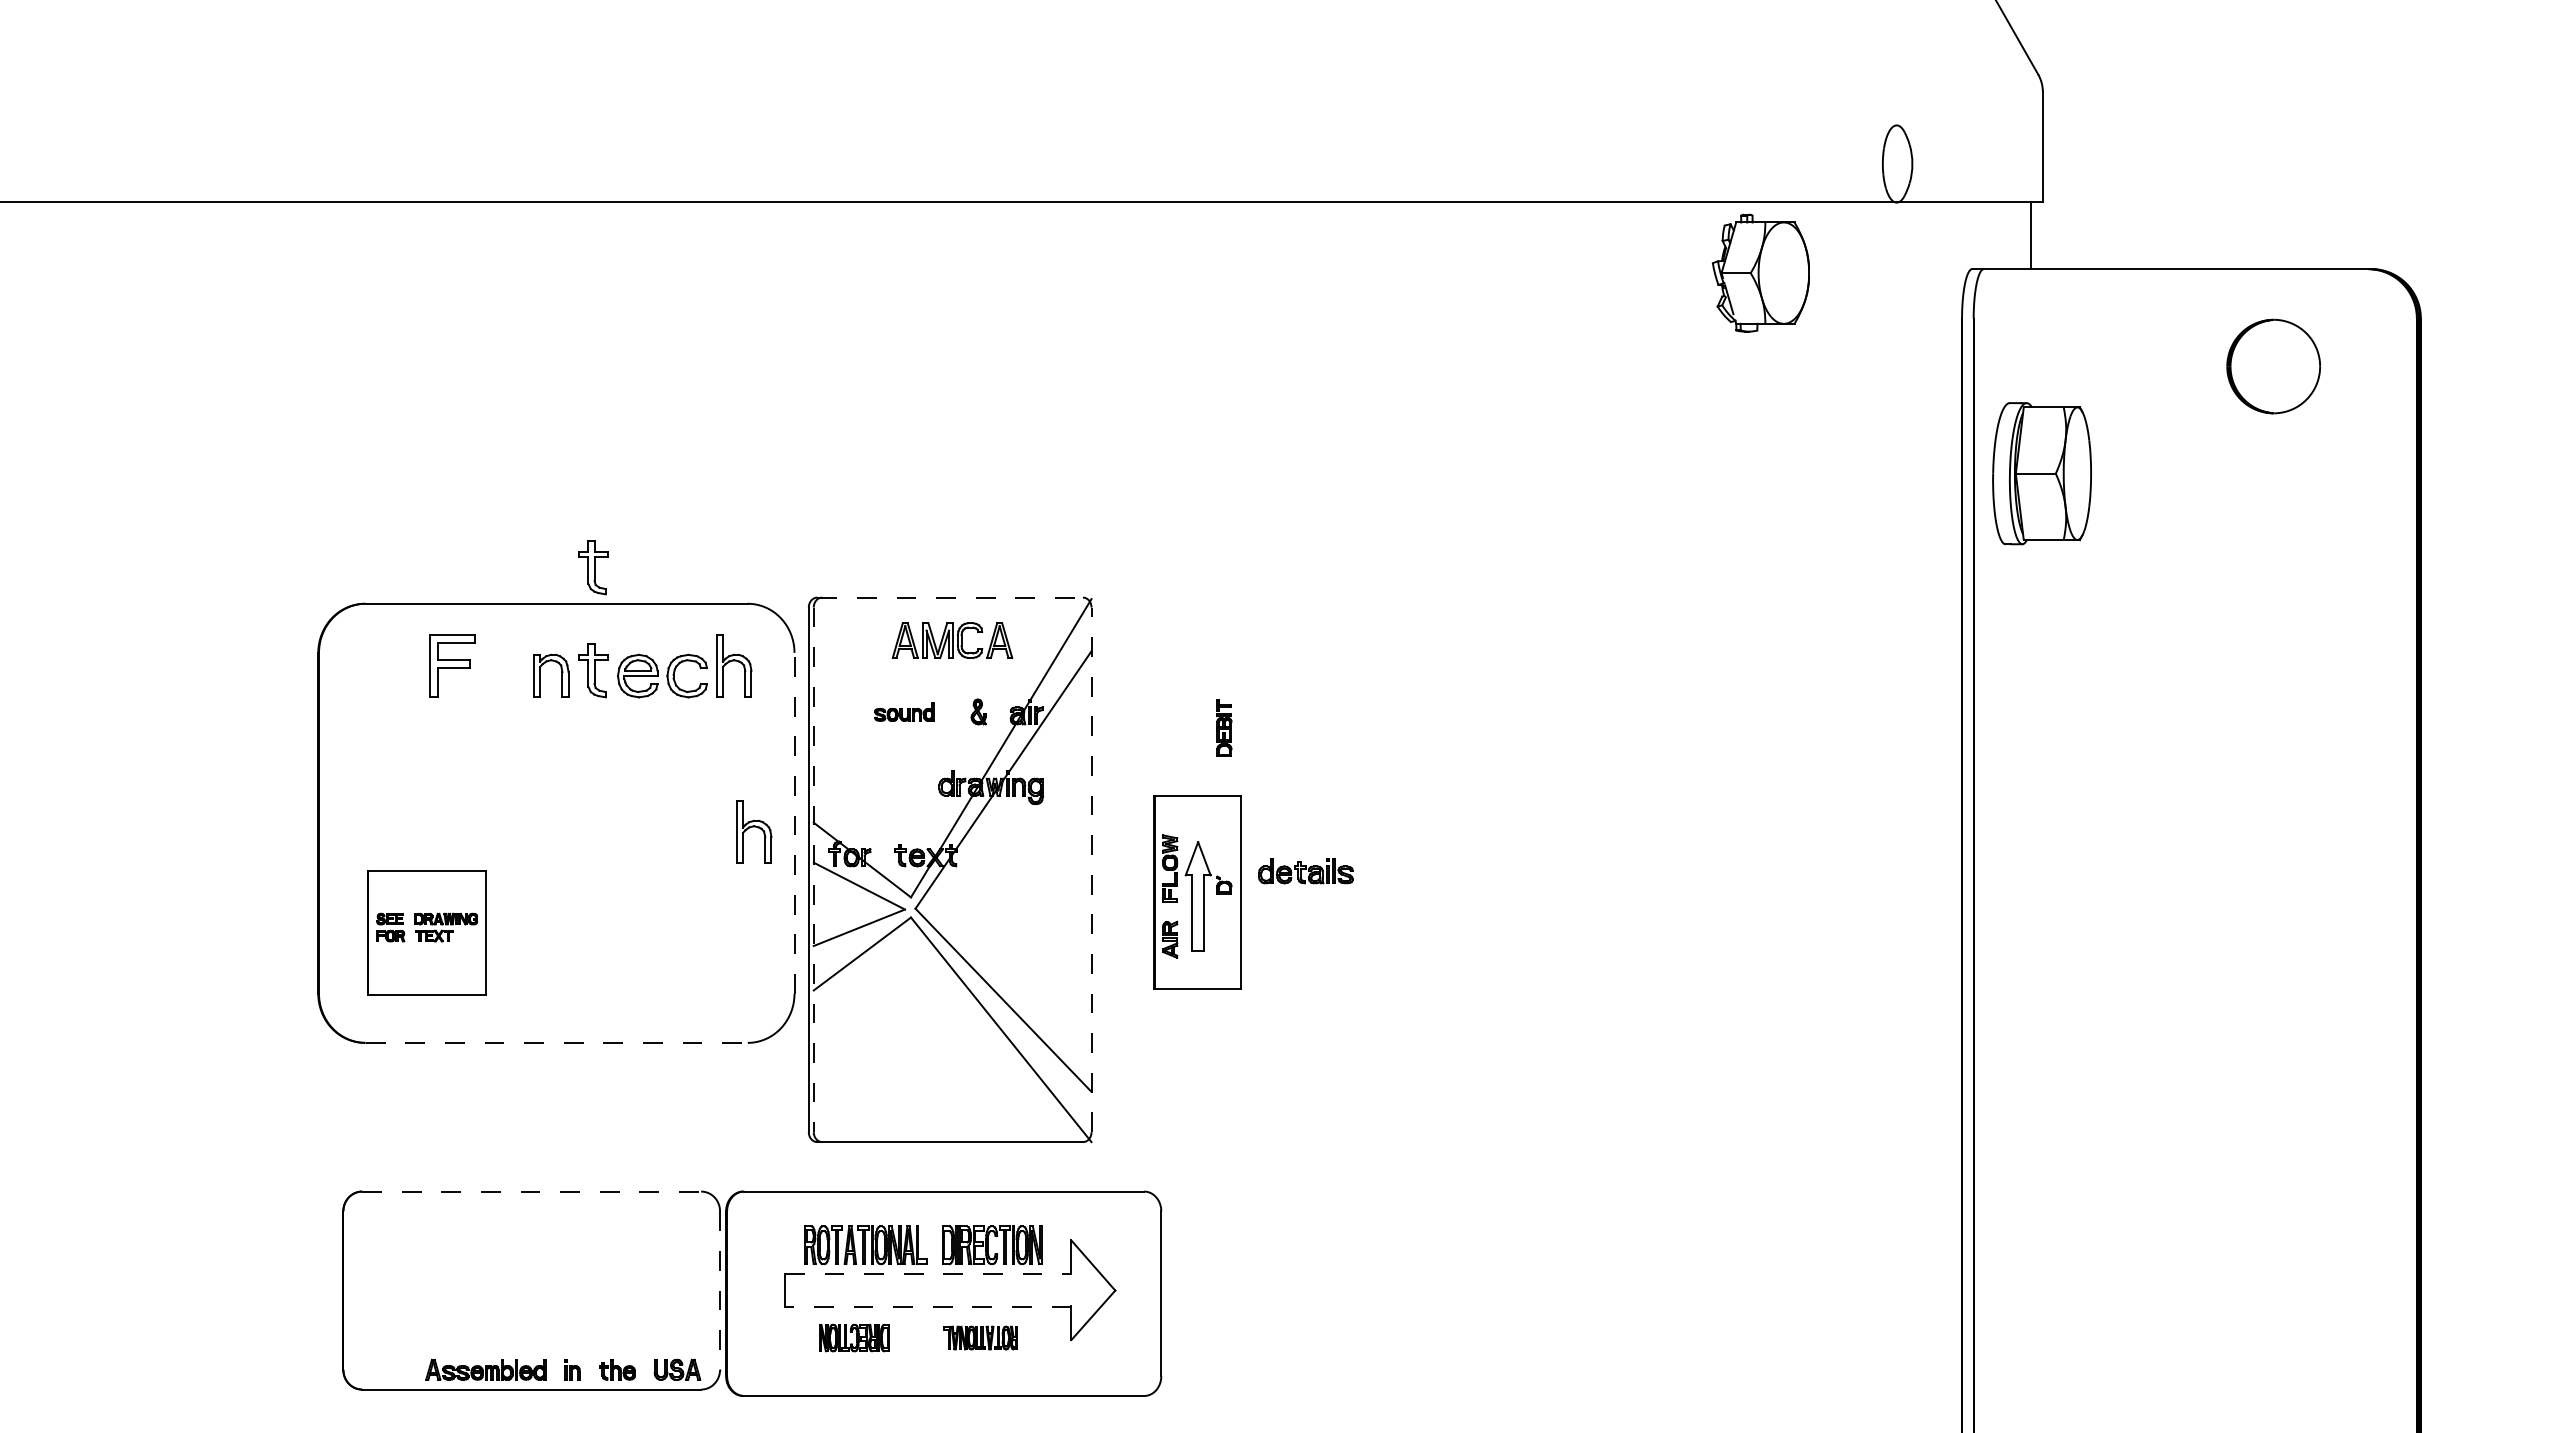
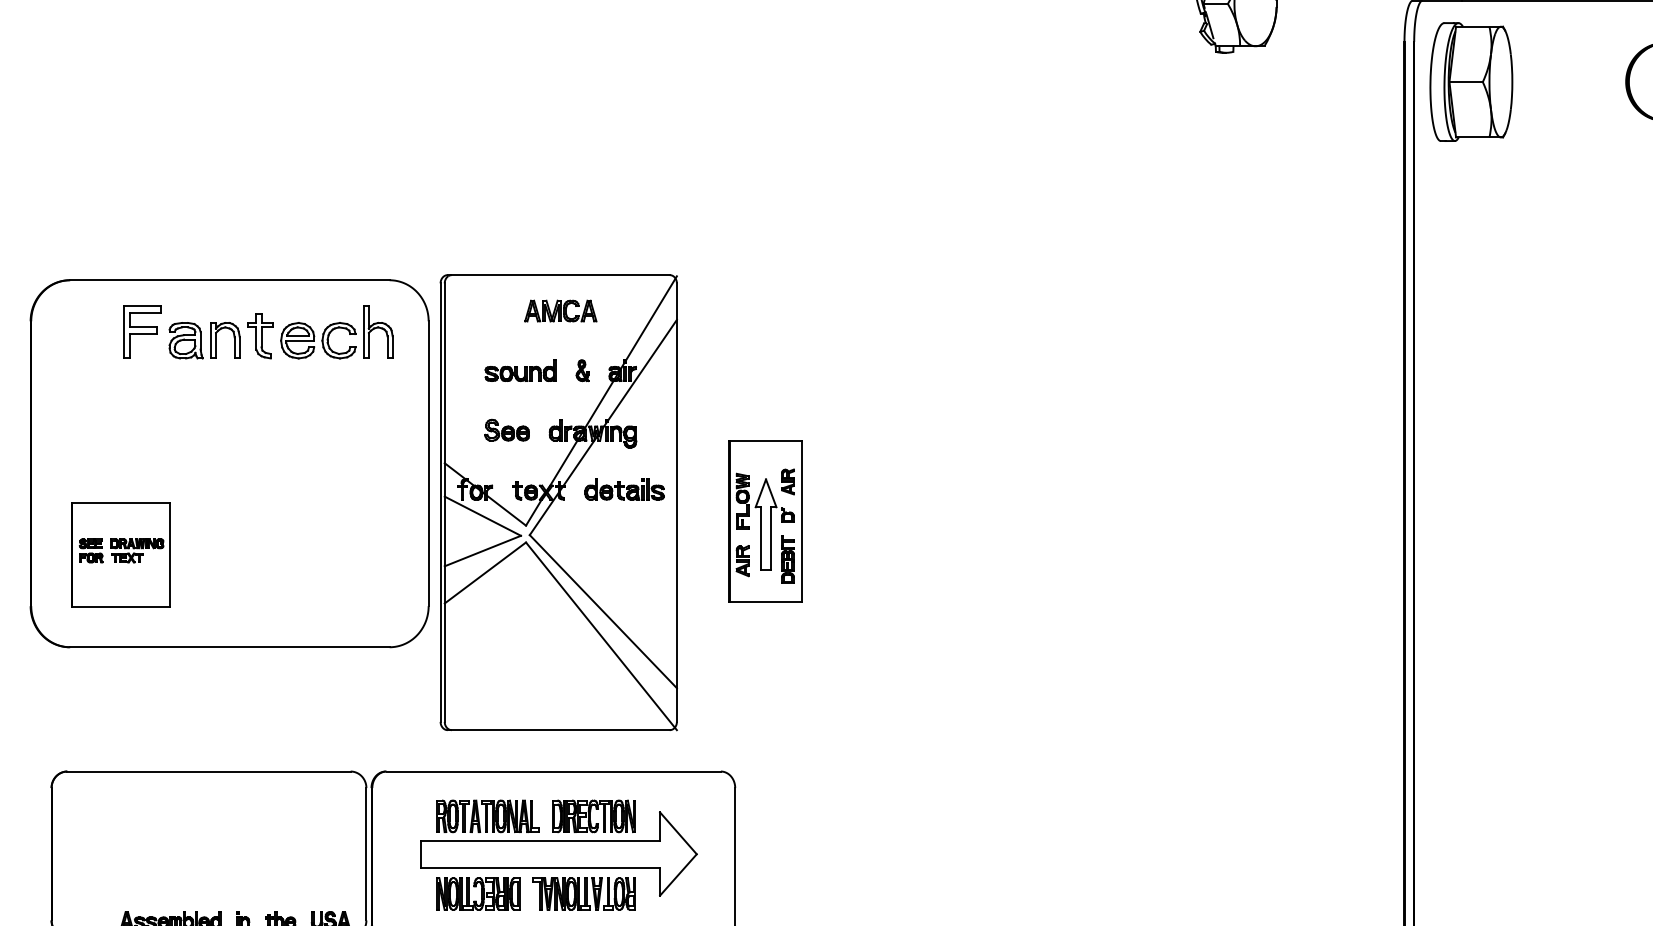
part: (2041, 473) -> (1470, 81), moved
part: (593, 567) -> (260, 249), removed
line: (950, 597) -> (559, 275), dashed -> solid
part: (952, 640) -> (560, 310), size x0.71
part: (504, 675) -> (186, 340), added
part: (904, 712) -> (520, 371), size x1.43
part: (1224, 727) -> (788, 559), moved
part: (888, 782) -> (507, 429), added
line: (794, 822) -> (428, 463), dashed -> solid
part: (754, 831) -> (395, 470), removed
part: (1224, 844) -> (788, 481), added
line: (1091, 869) -> (676, 502), dashed -> solid
line: (813, 870) -> (444, 503), dashed -> solid
part: (1305, 871) -> (624, 489), moved
line: (557, 1042) -> (230, 646), dashed -> solid
line: (532, 1191) -> (209, 771), dashed -> solid
line: (928, 1274) -> (540, 840), dashed -> solid
line: (720, 1291) -> (366, 855), dashed -> solid
line: (927, 1307) -> (539, 868), dashed -> solid
part: (854, 1337) -> (478, 893), size x1.43
part: (980, 1337) -> (584, 893), size x1.67

